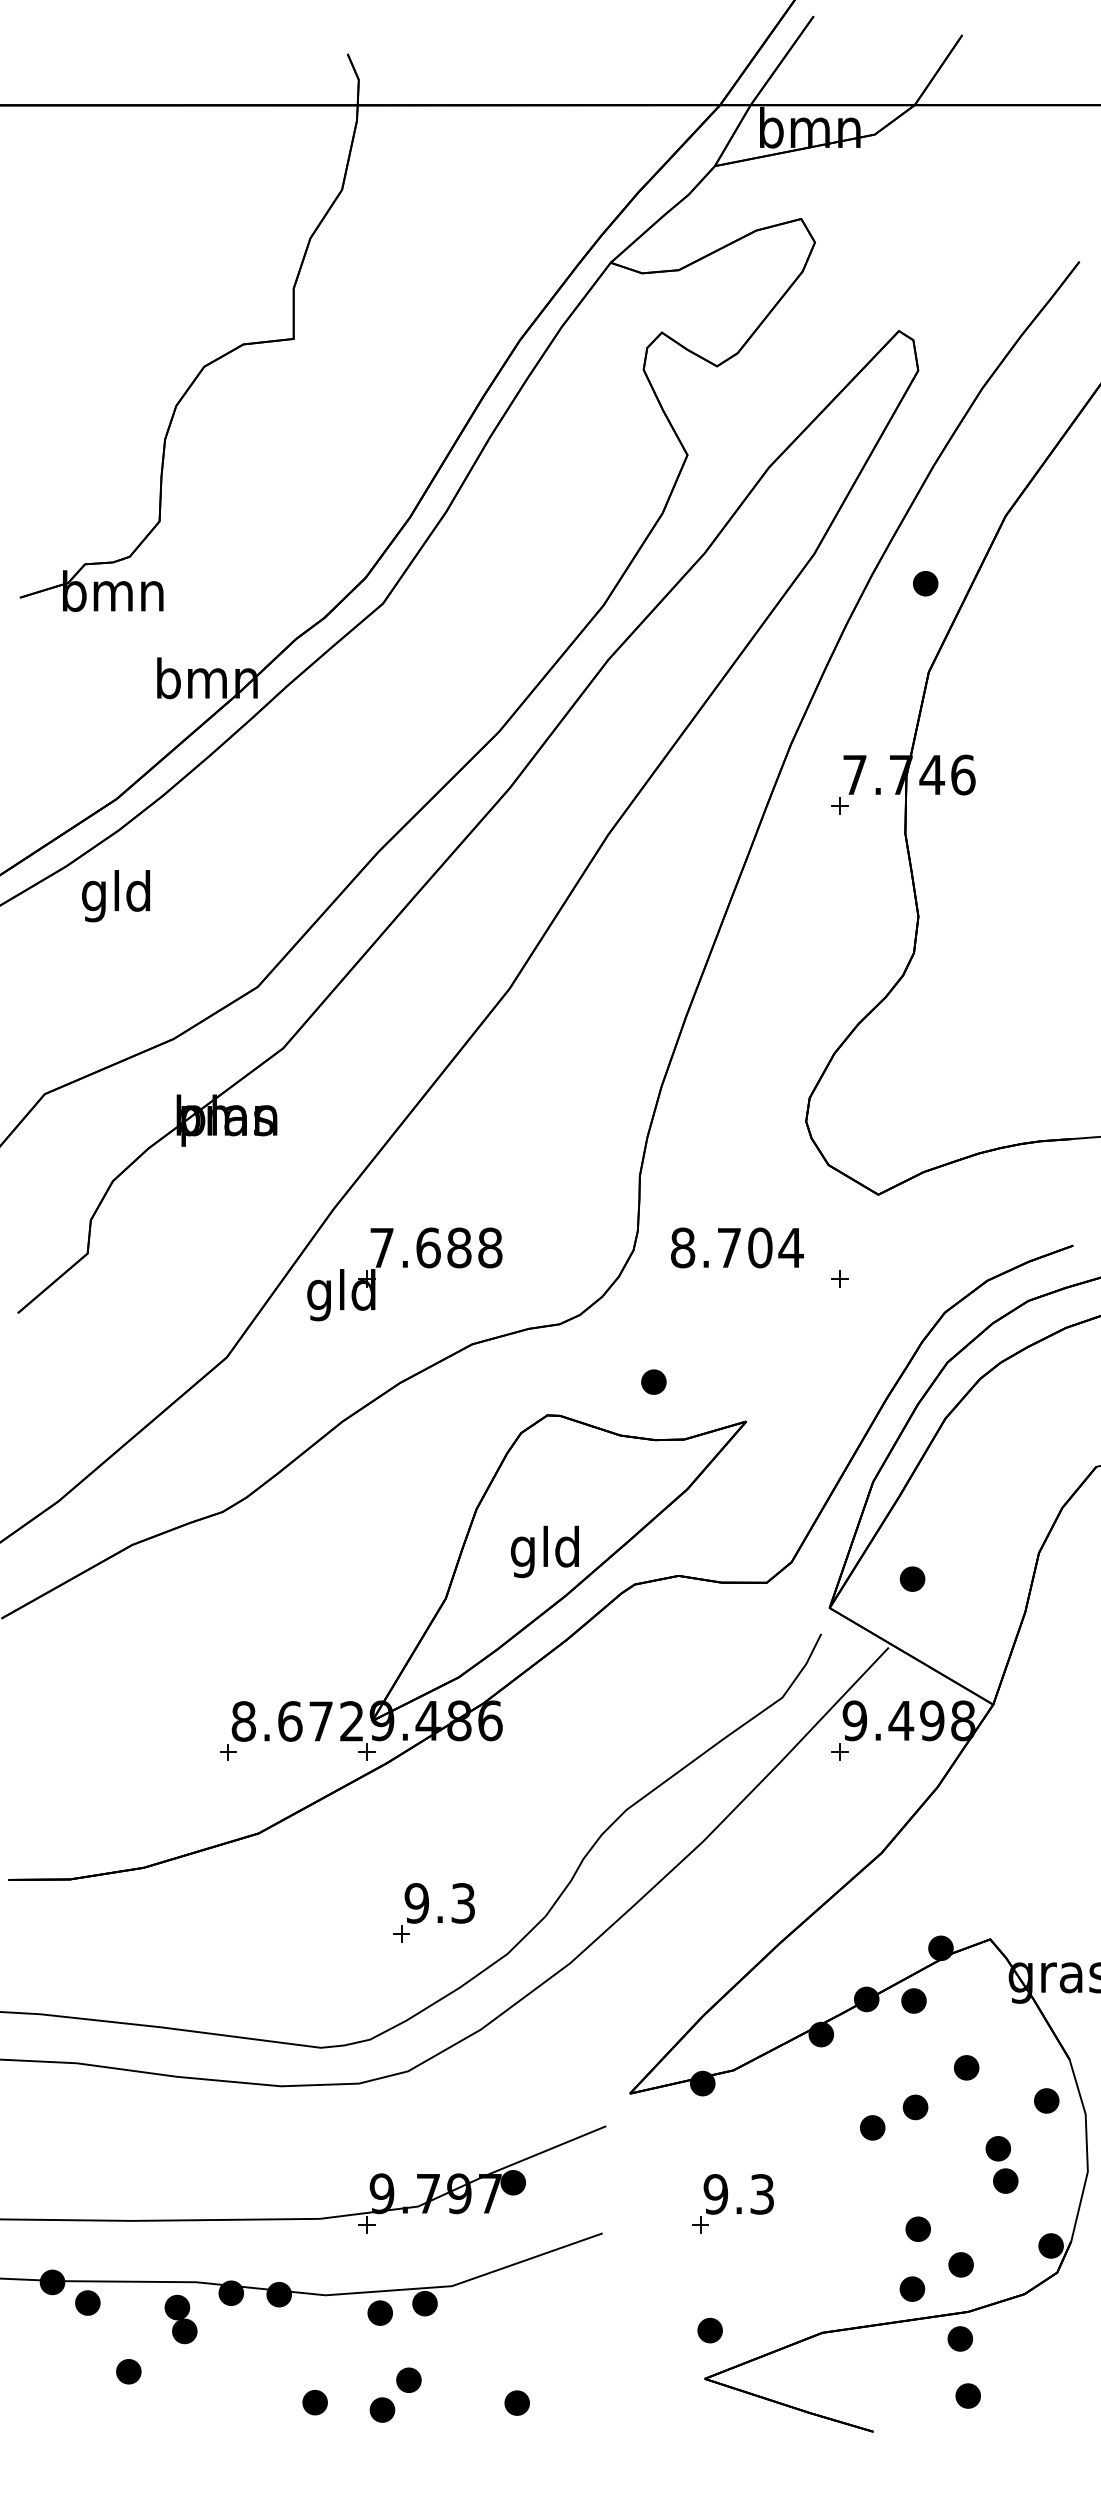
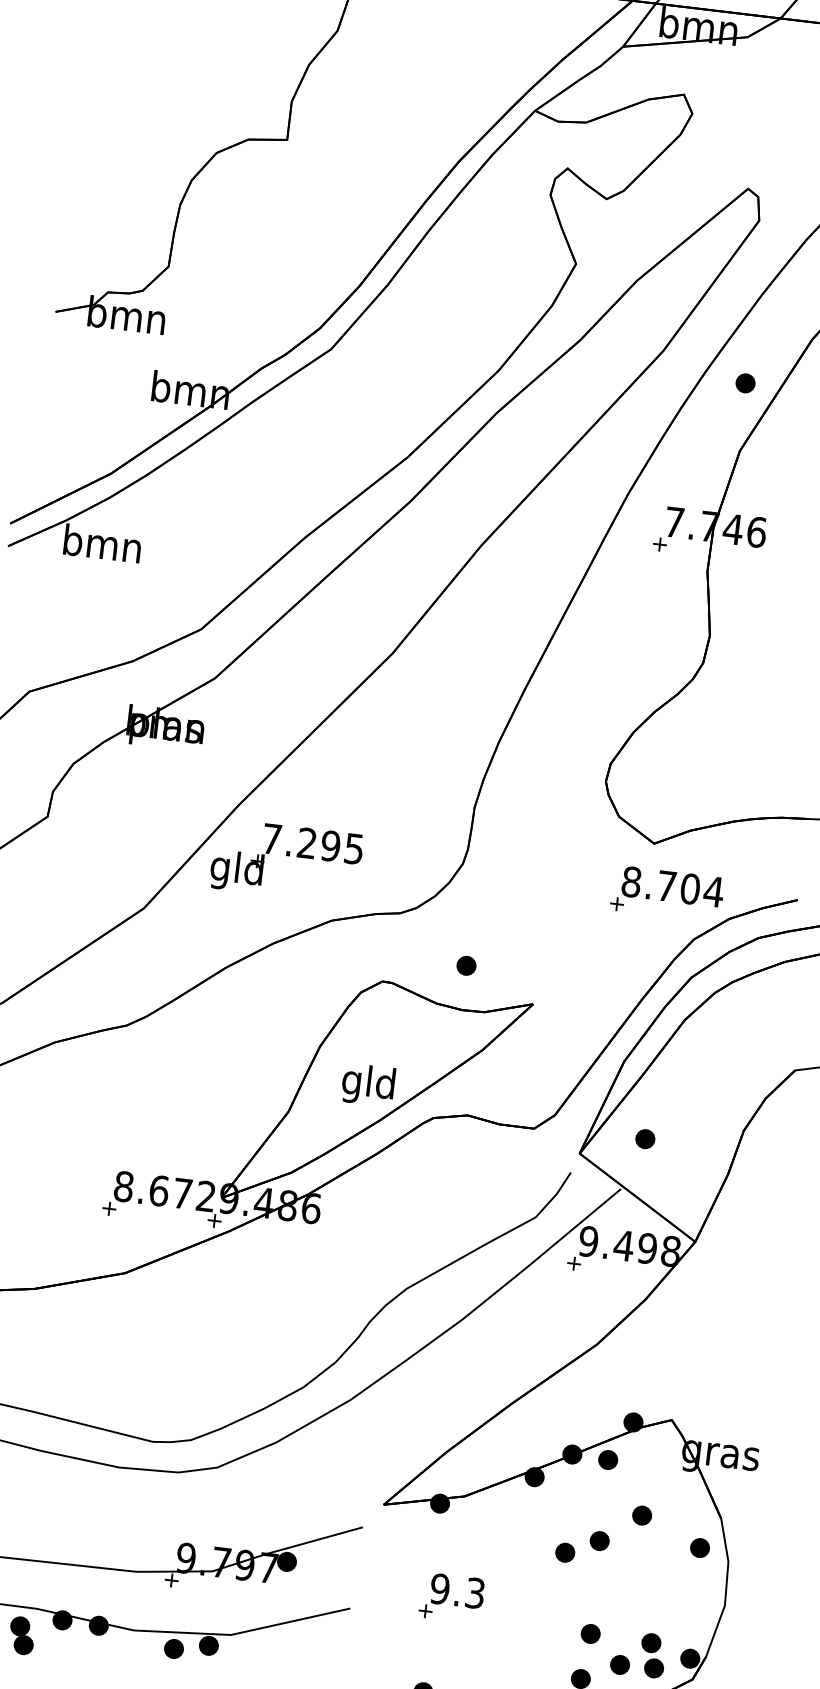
text: (116, 896) -> (101, 547), gld -> bmn
text: (459, 1247) -> (330, 845), 7.688 -> 7.295
text: (737, 1247) -> (673, 886), moved
part: (433, 1912) -> (250, 1349), removed
part: (1001, 2164) -> (652, 1655), moved

